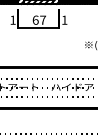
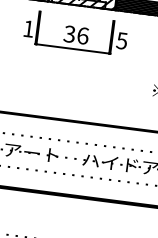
text: (39, 19) -> (76, 33), 67 -> 36
text: (64, 19) -> (121, 39), 1 -> 5

